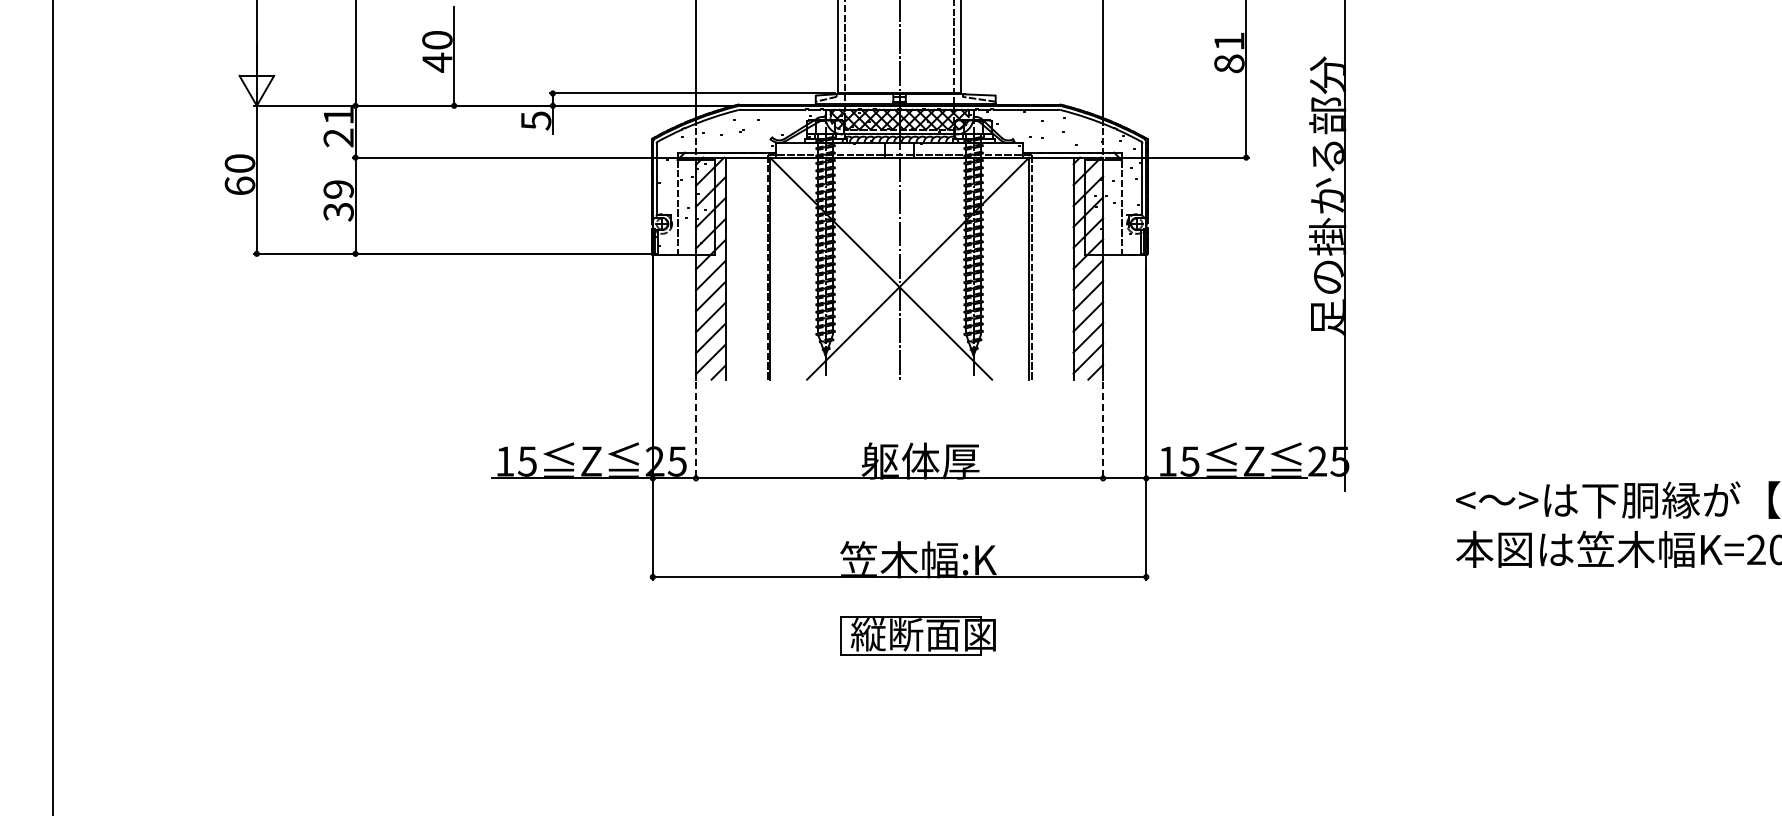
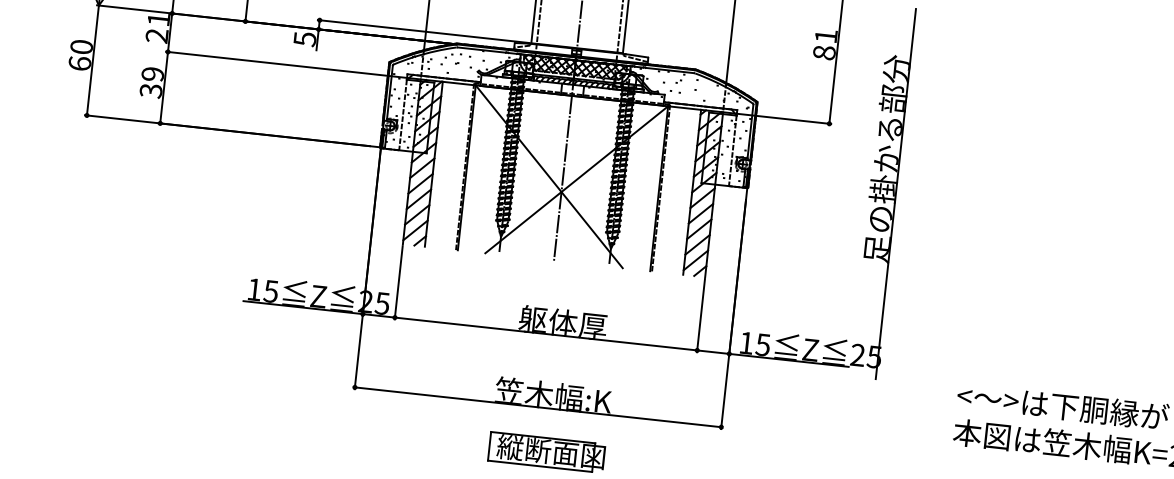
line: (696, 432) -> (399, 283), dashed -> solid
line: (1103, 432) -> (701, 316), dashed -> solid

